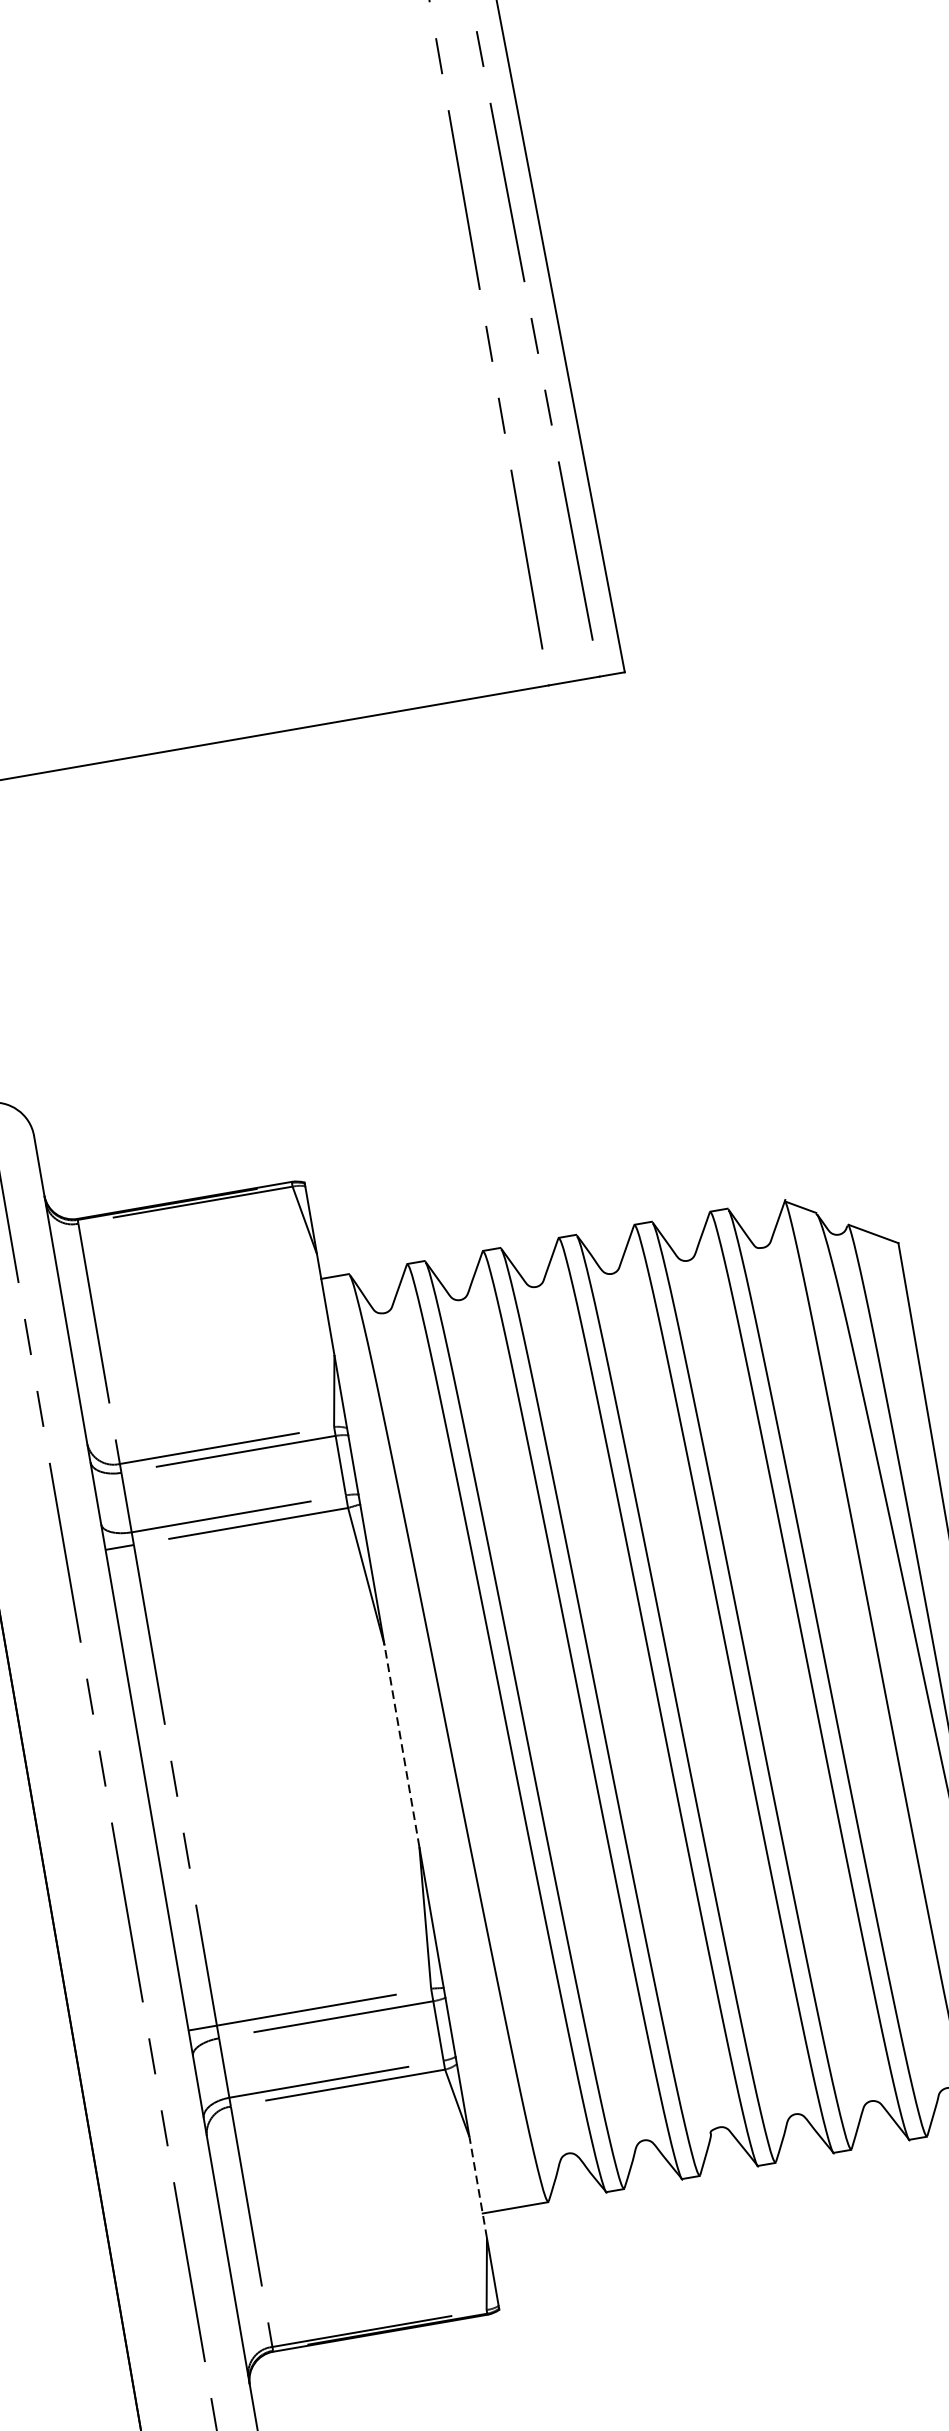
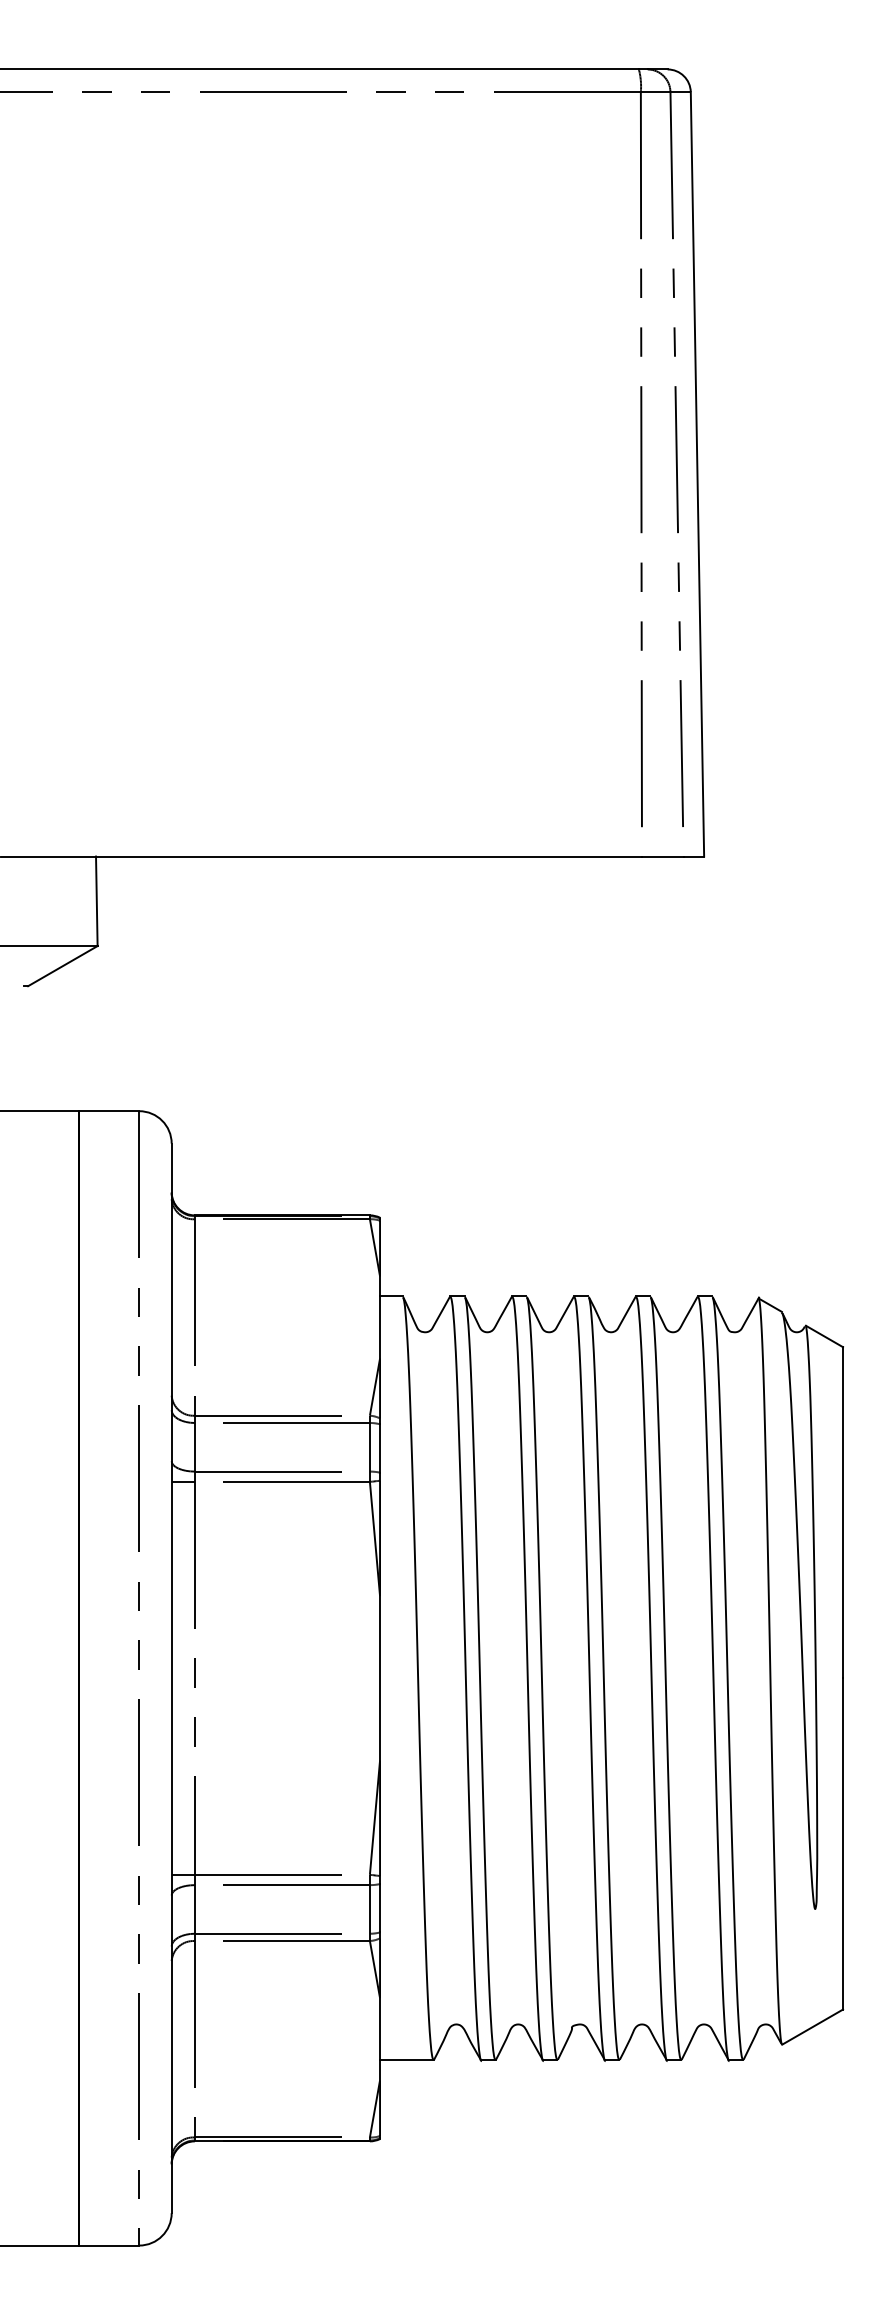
line: (402, 1745) -> (380, 1677), dashed -> solid
line: (478, 2186) -> (380, 2038), dashed -> solid

